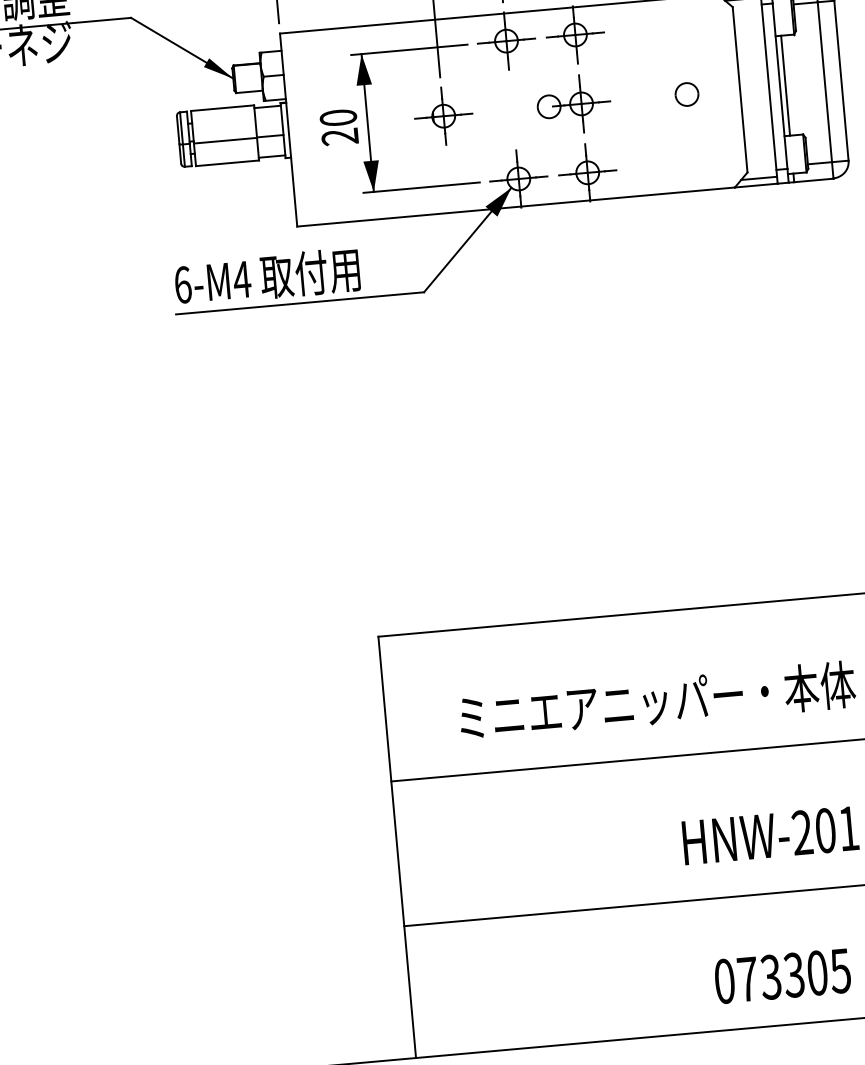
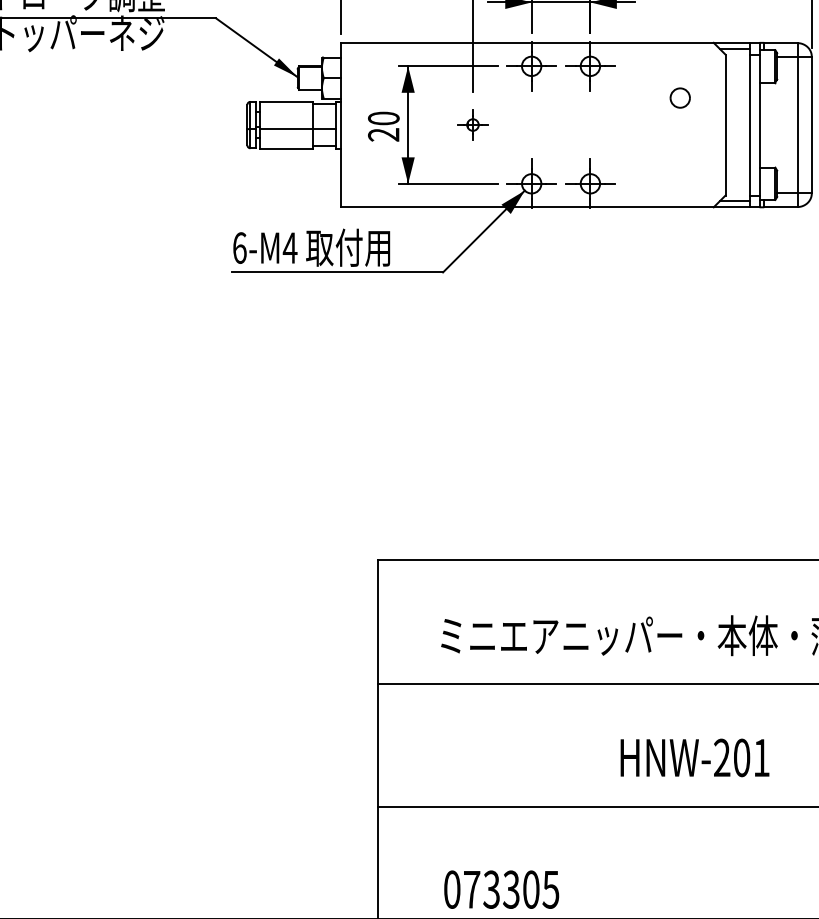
line: (785, 85) -> (764, 124), removed
part: (686, 93) -> (679, 97), moved
part: (573, 103) -> (583, 124), removed
part: (443, 115) -> (472, 124), size x0.6
text: (782, 976) -> (501, 889), moved

